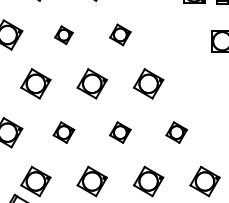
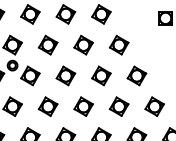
part: (119, 33) -> (118, 44), size x1.43
part: (63, 35) -> (83, 45), size x1.67
part: (63, 132) -> (83, 106), size x1.43
part: (119, 132) -> (118, 106), size x1.43
part: (176, 132) -> (154, 106), size x1.43

